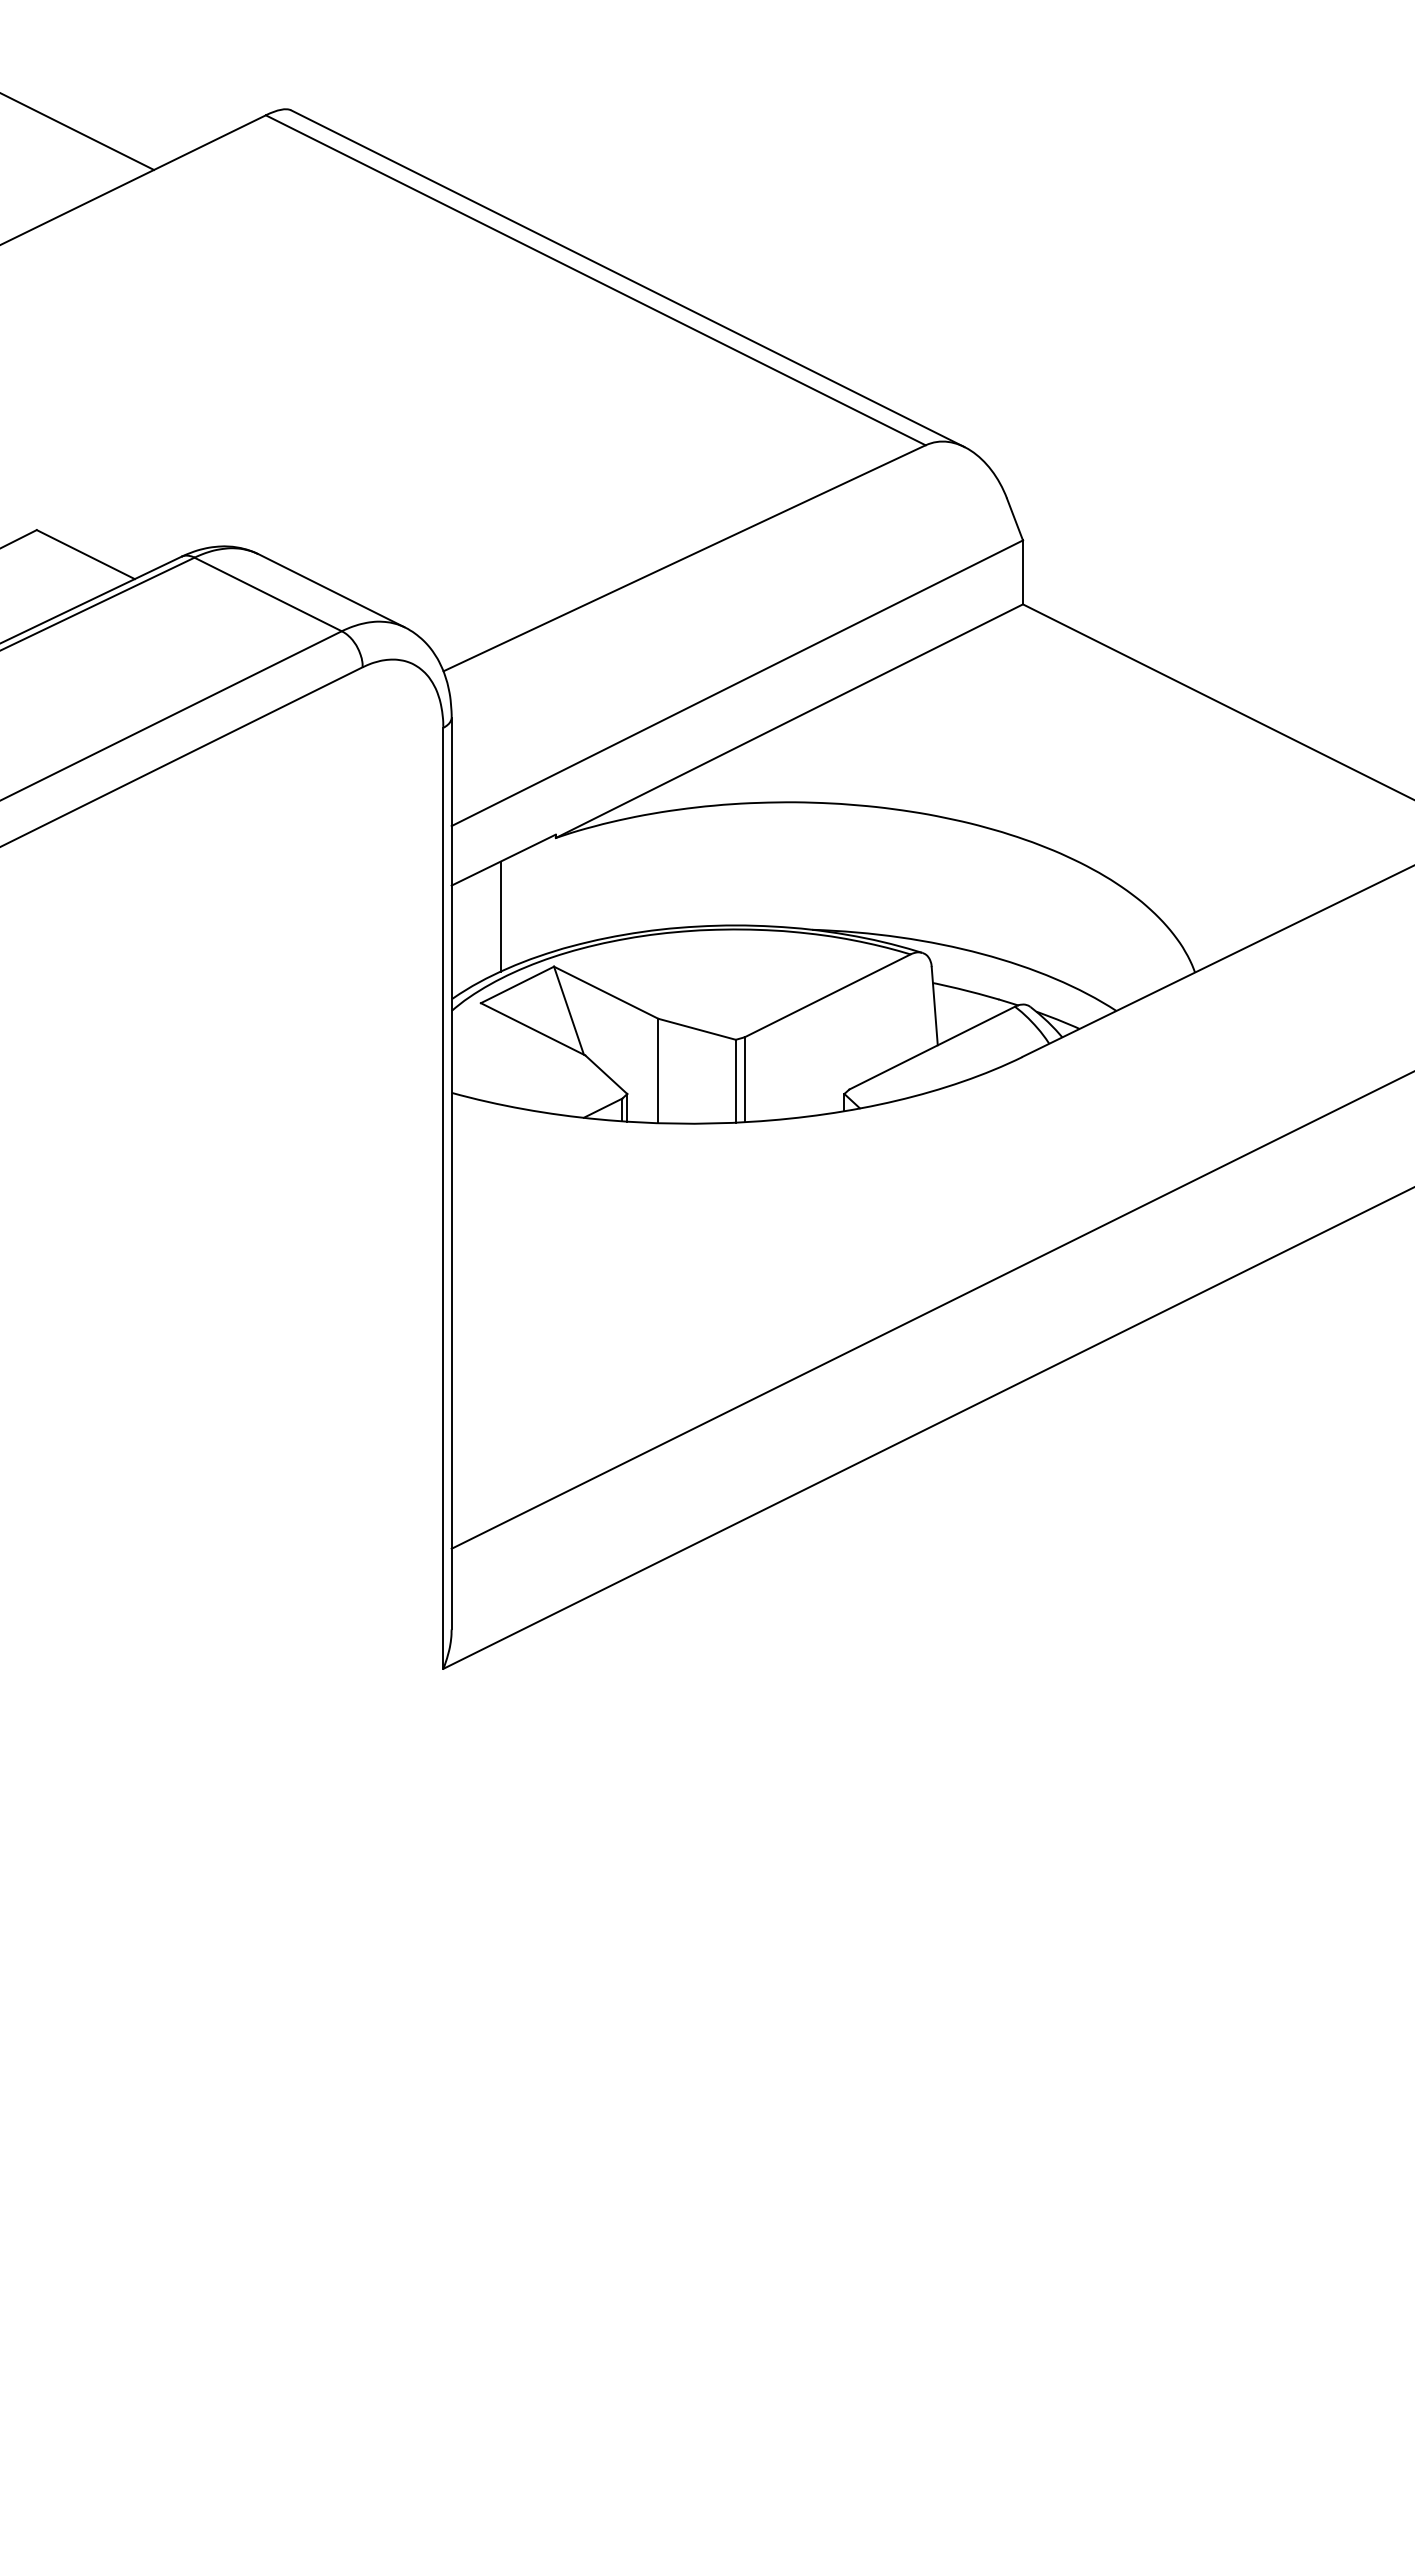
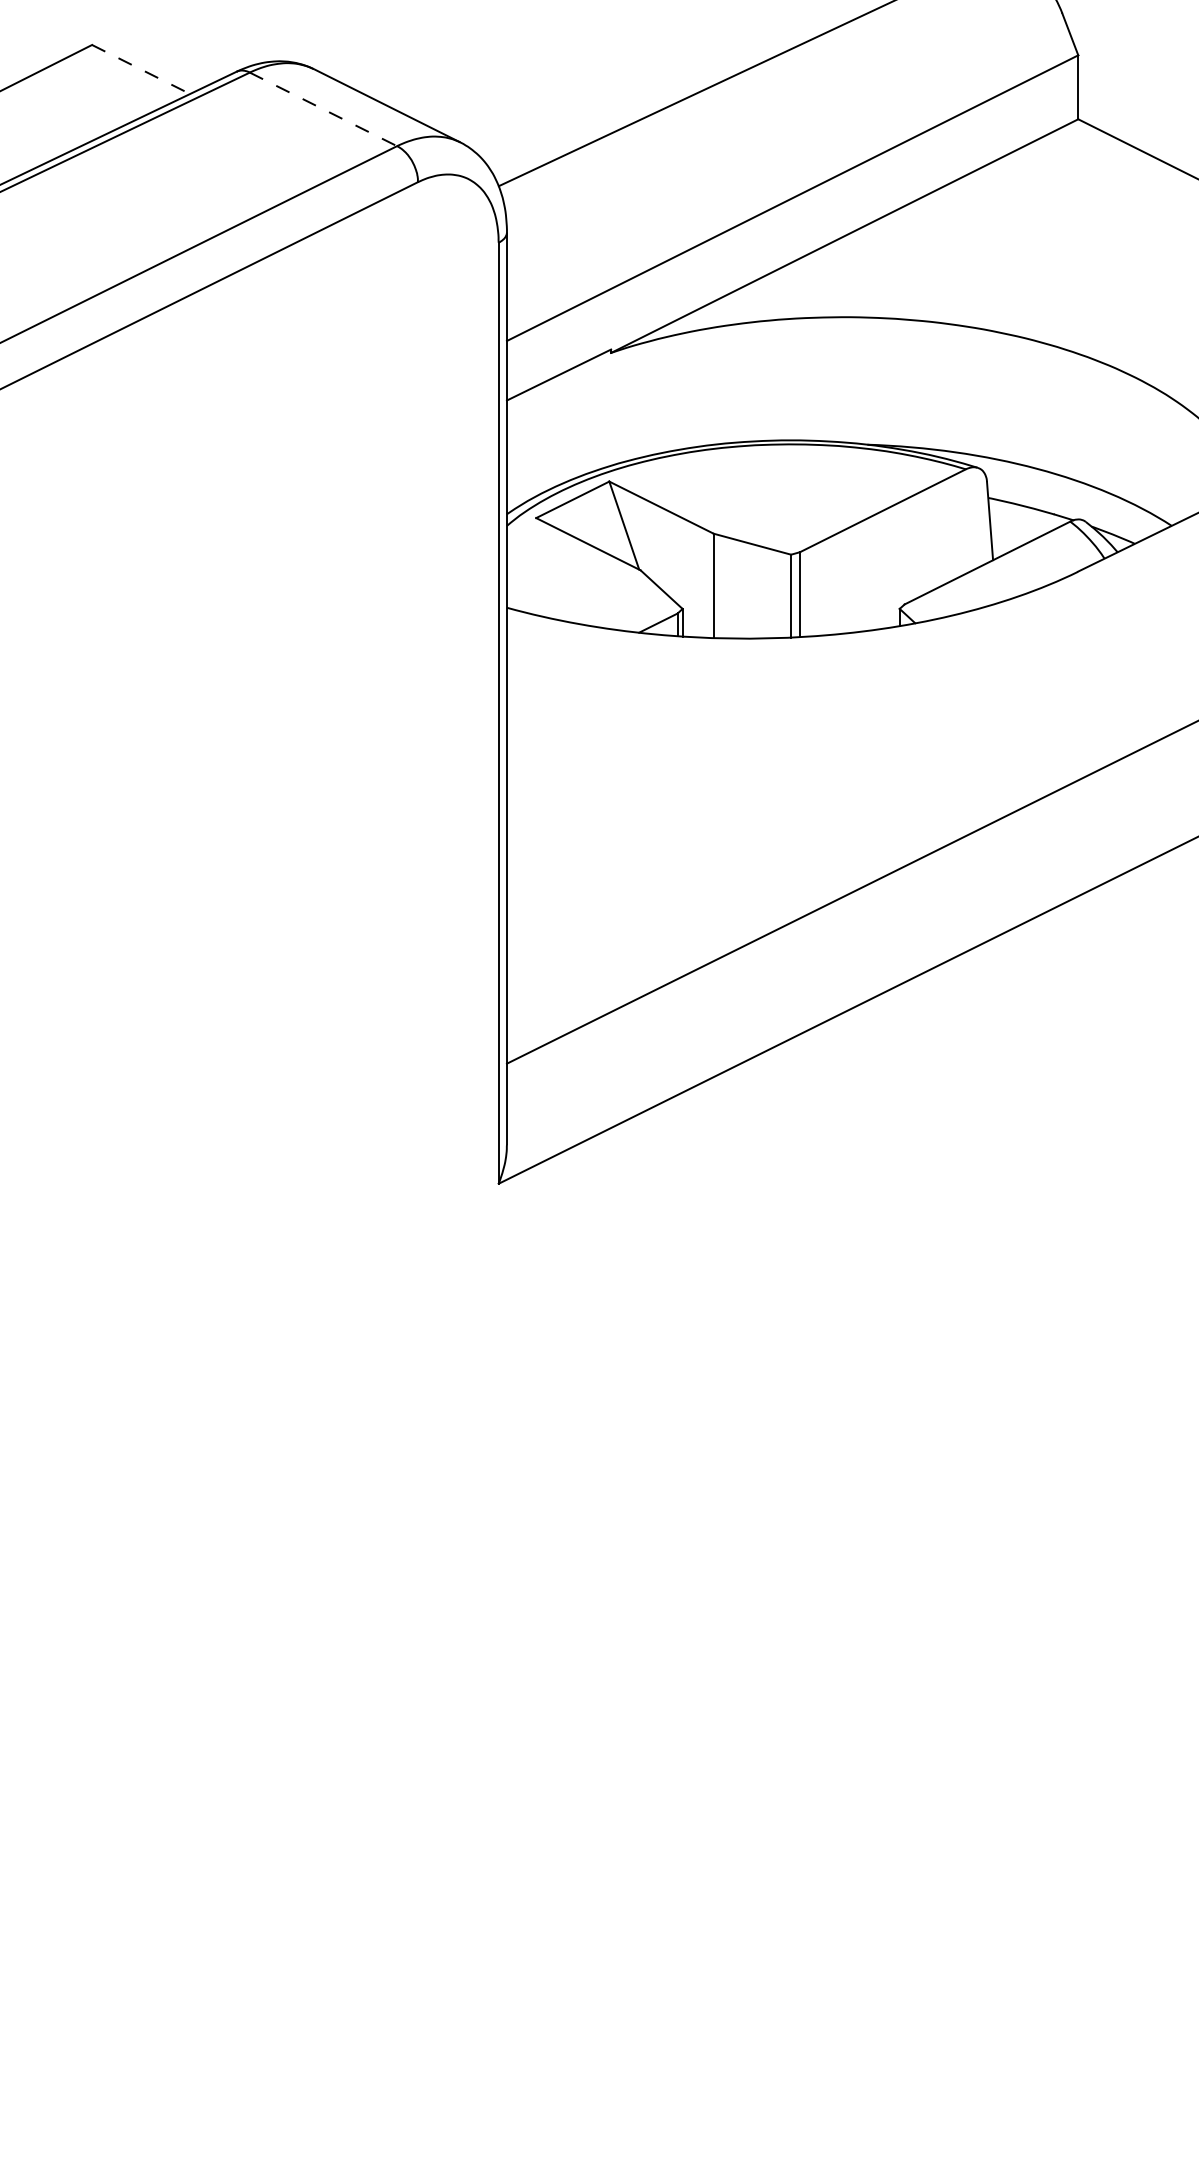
line: (85, 554) -> (140, 69), solid -> dashed
line: (268, 594) -> (323, 109), solid -> dashed
line: (500, 916) -> (555, 431), removed

